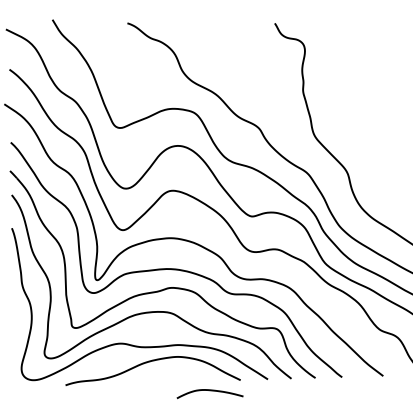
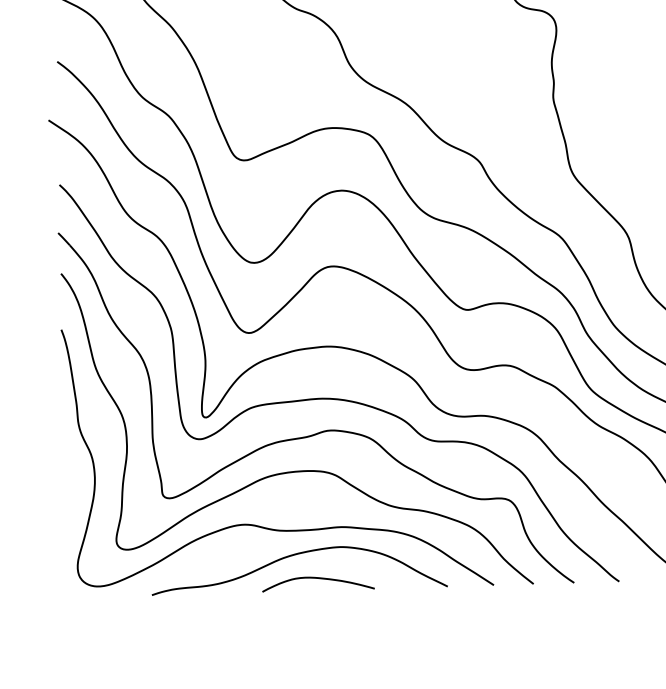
curve: (209, 391) -> (317, 580), moved

